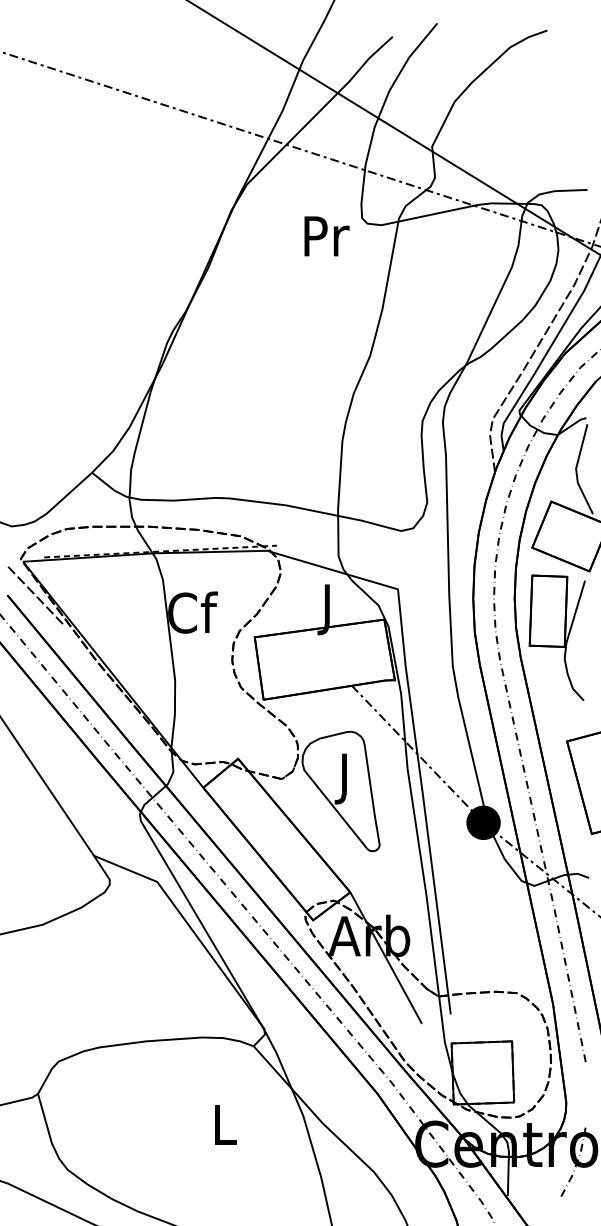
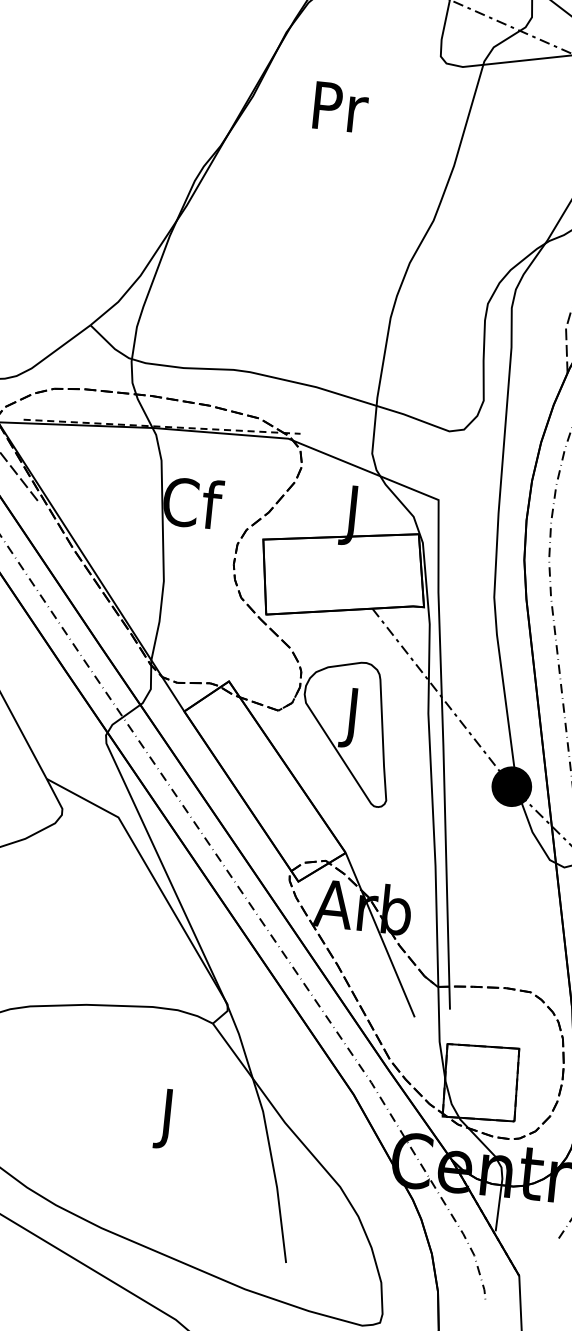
text: (326, 236) -> (340, 107), moved
text: (224, 1129) -> (168, 1118), L -> J

